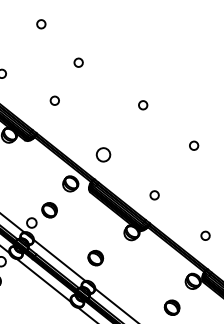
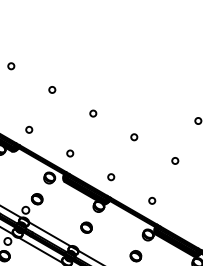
circle: (79, 62) -> (52, 89), moved
circle: (55, 100) -> (29, 129), moved
circle: (104, 154) -> (70, 153), size x0.62
part: (95, 257) -> (86, 227), moved

